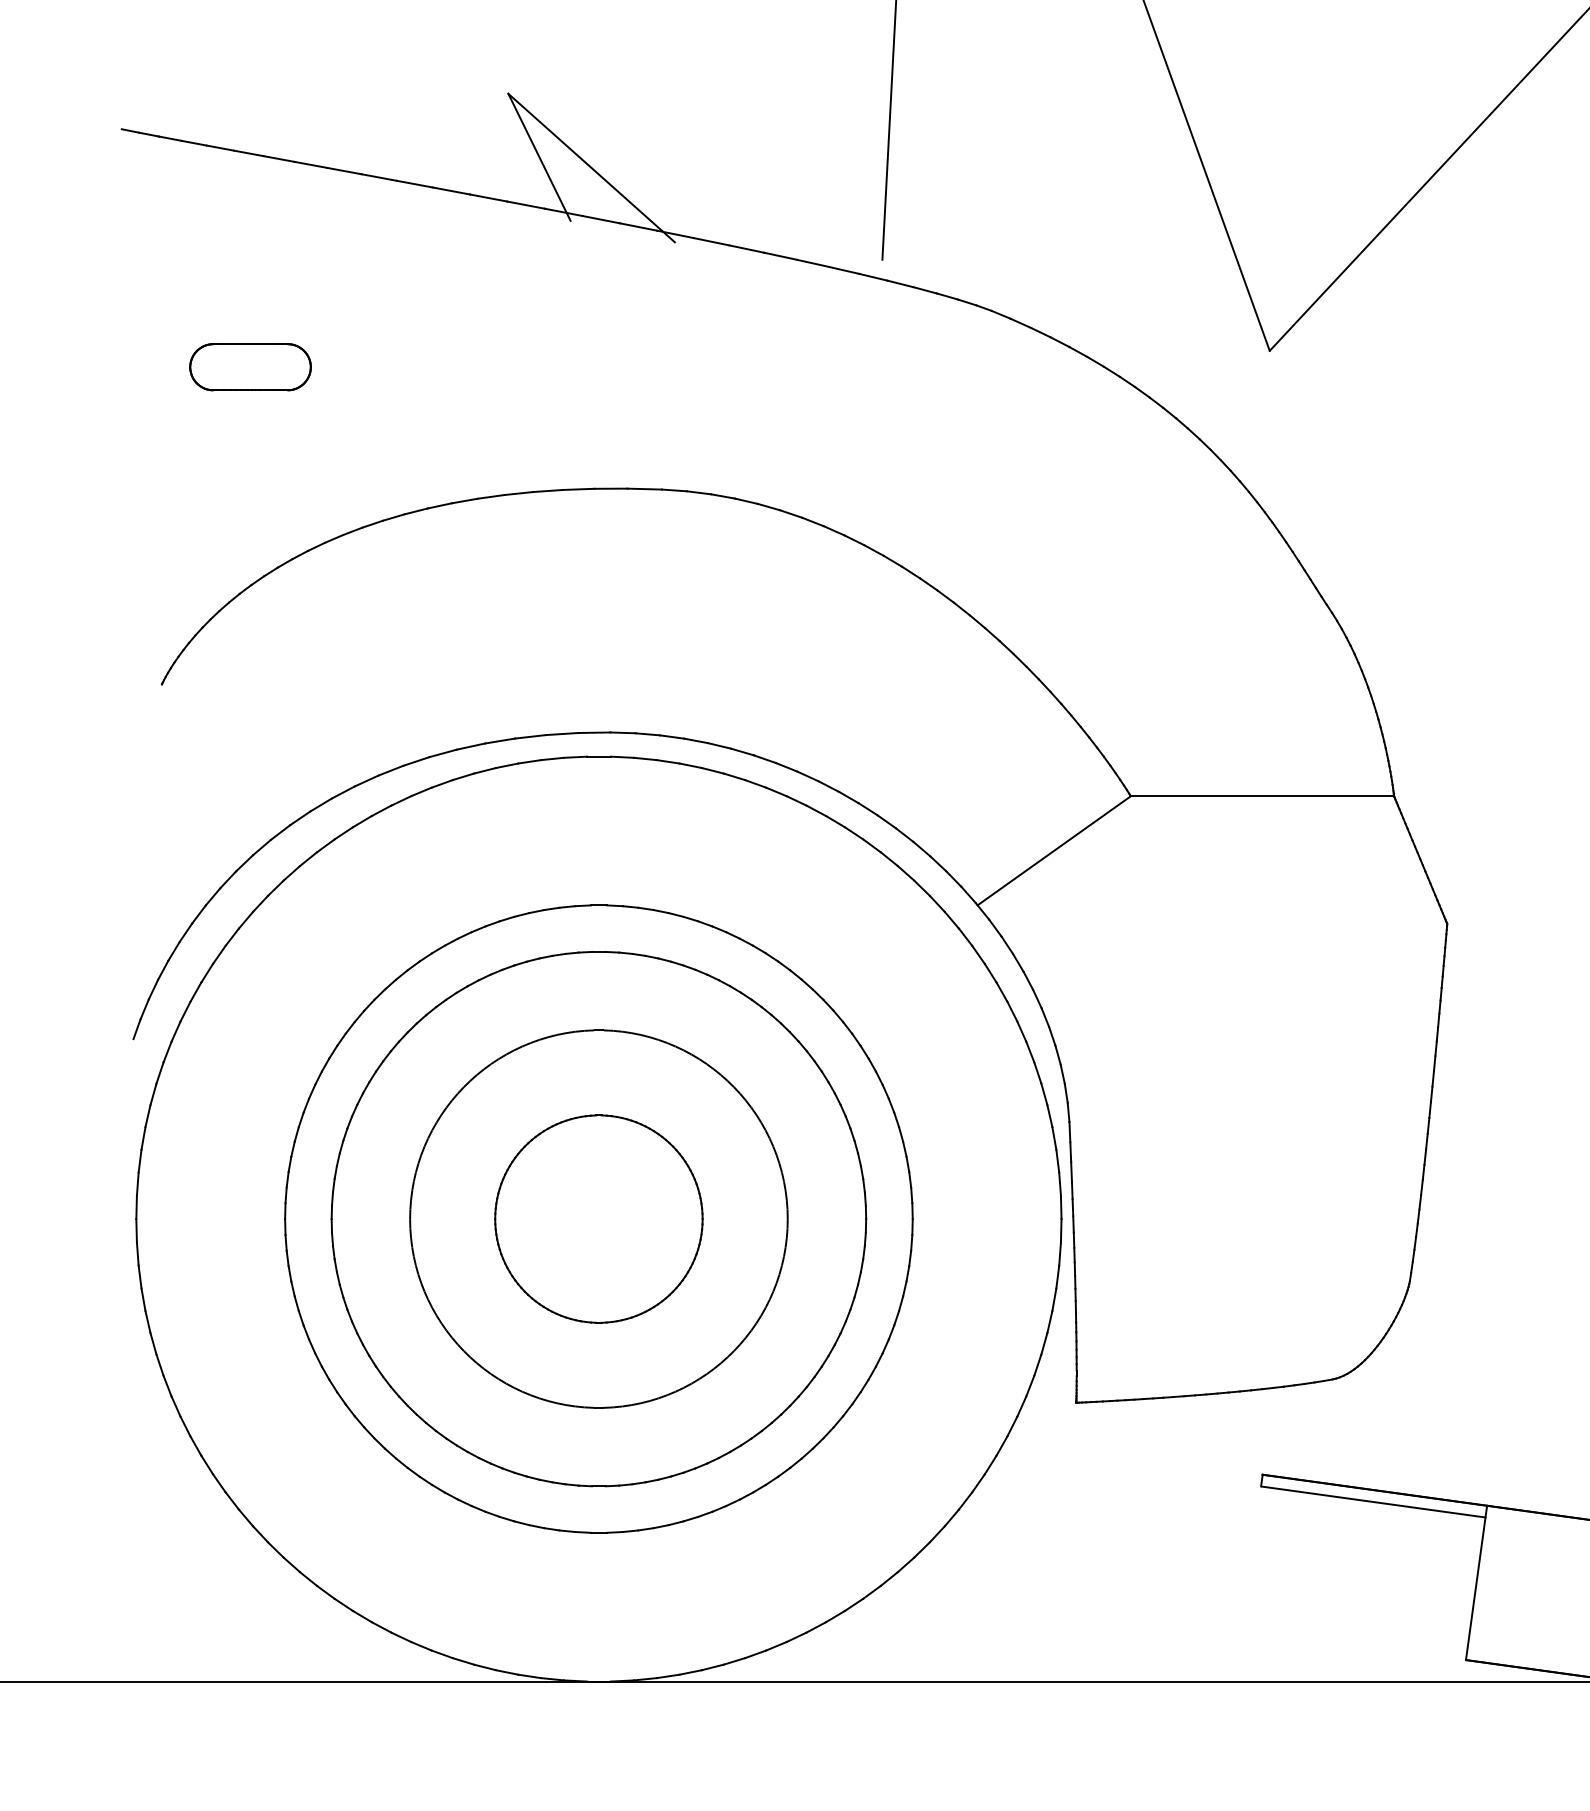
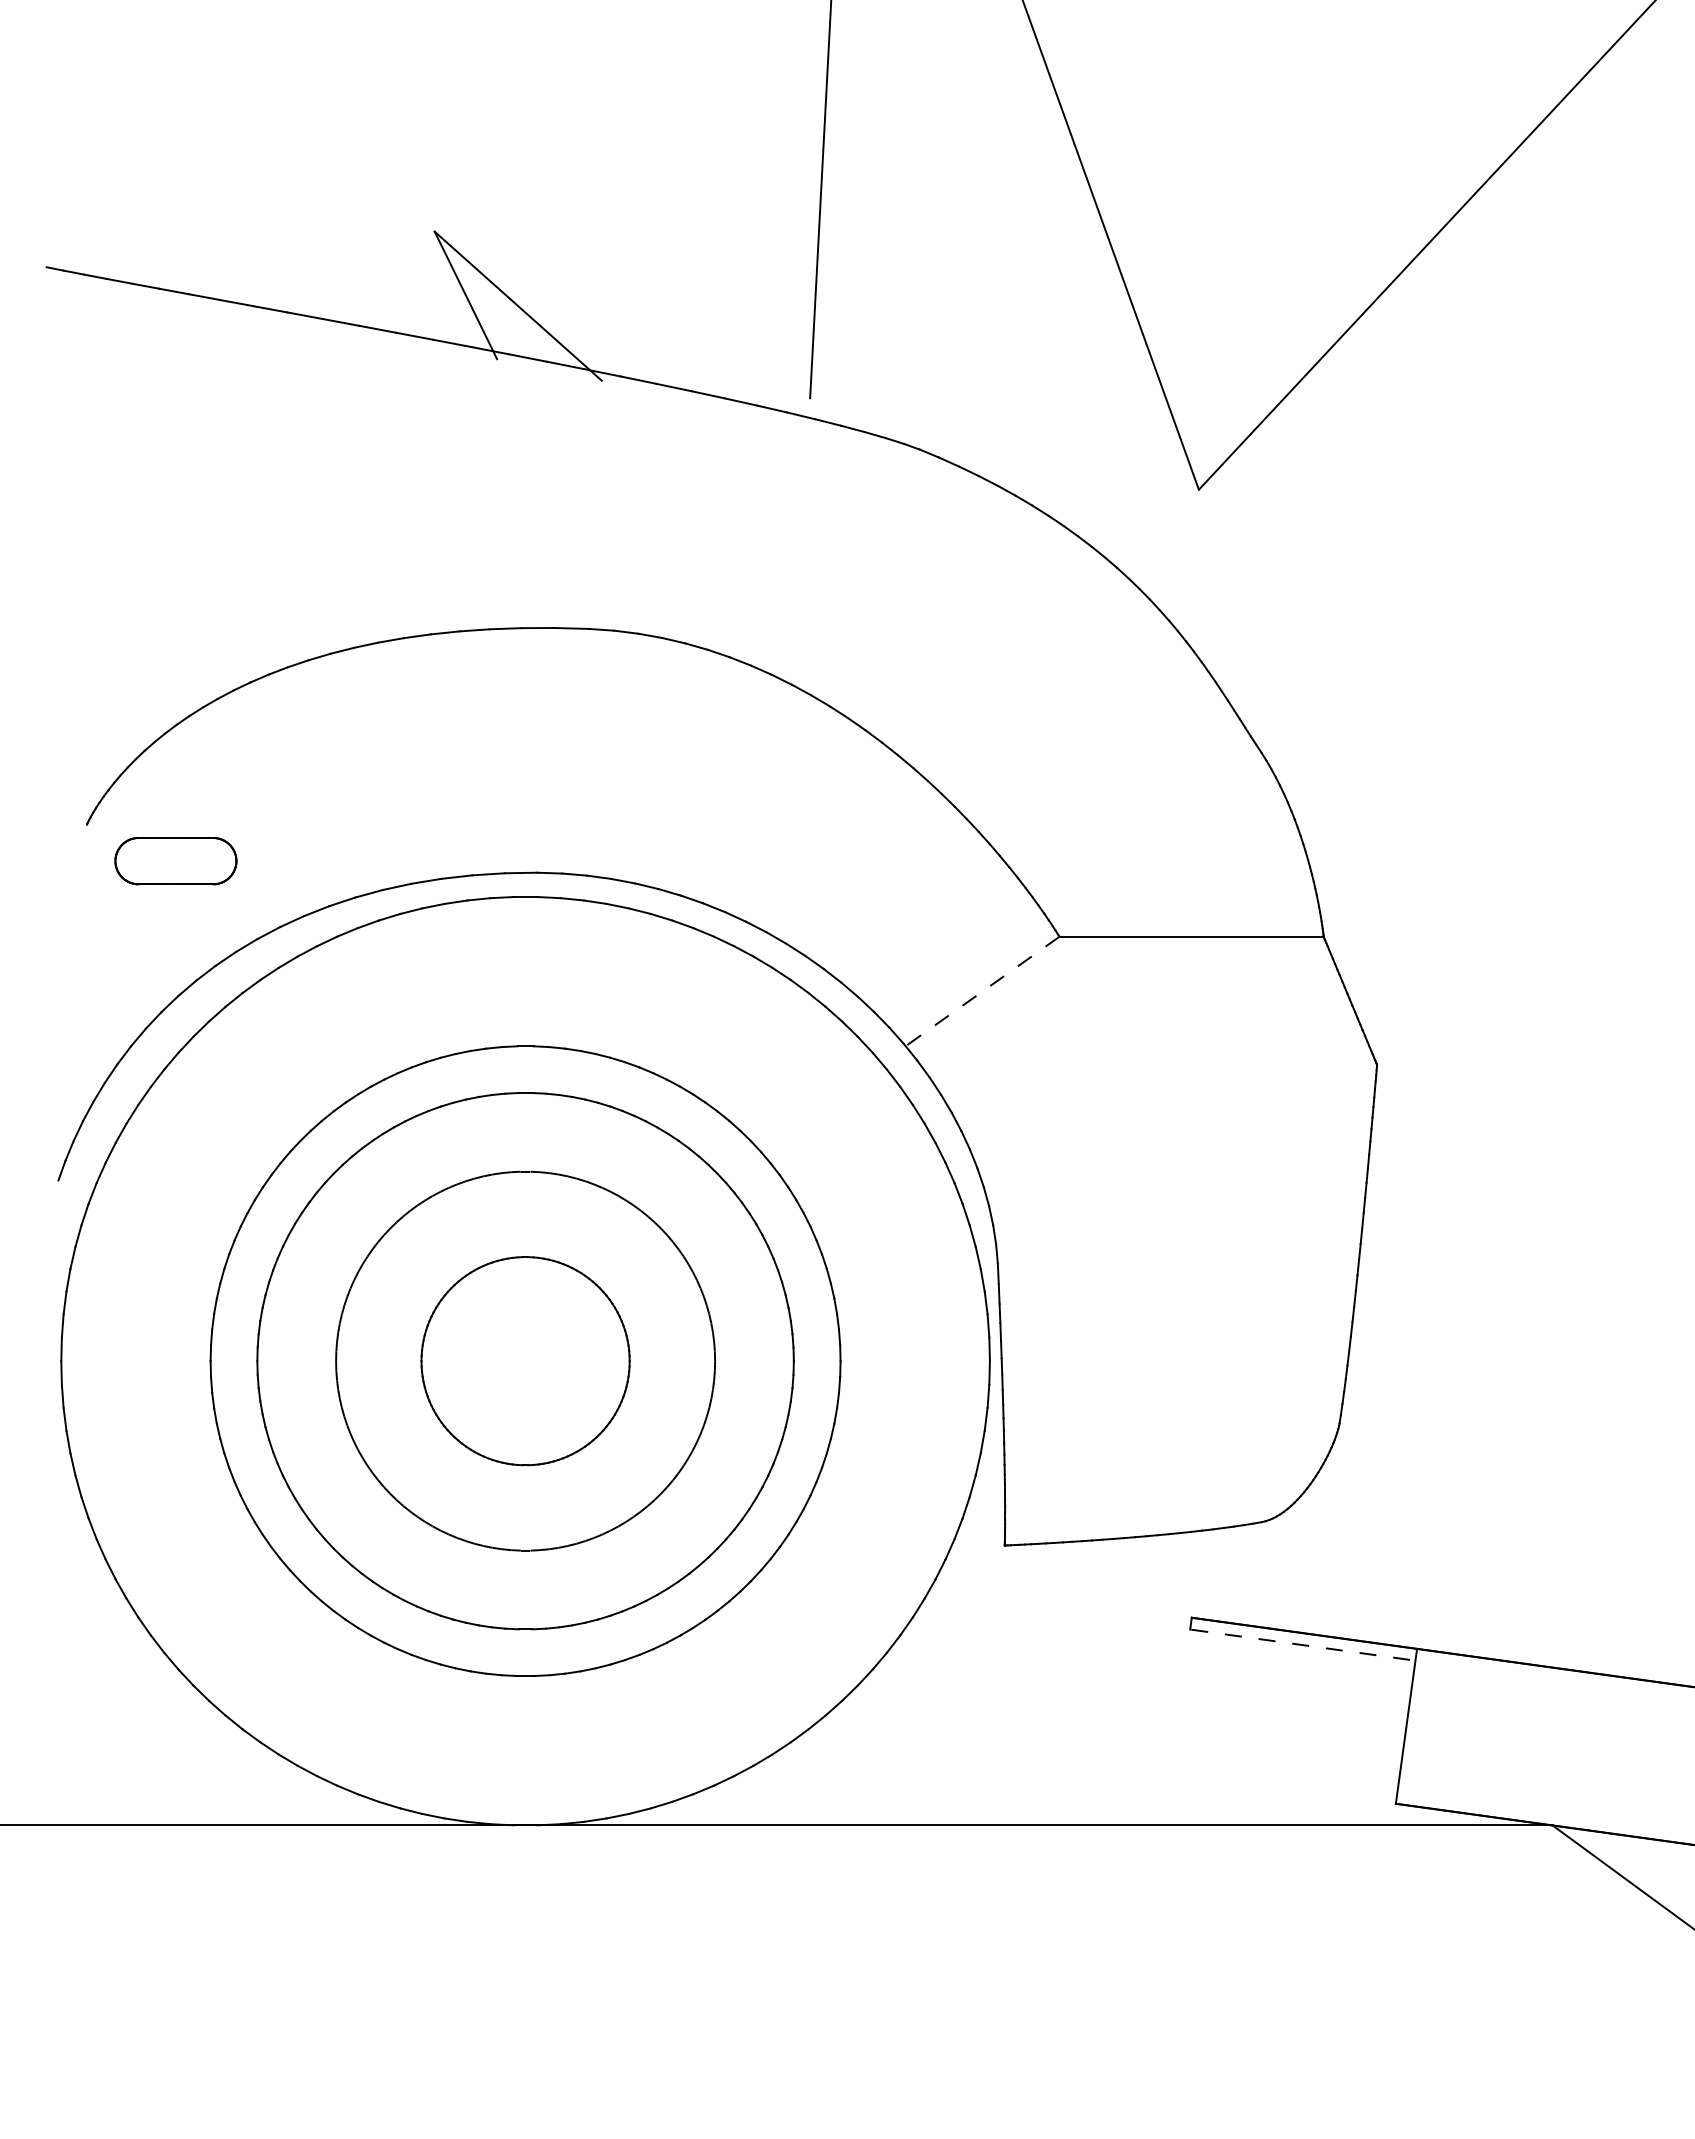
part: (250, 367) -> (175, 861), moved
line: (1054, 850) -> (982, 991), solid -> dashed
line: (1373, 1502) -> (1303, 1645), solid -> dashed

